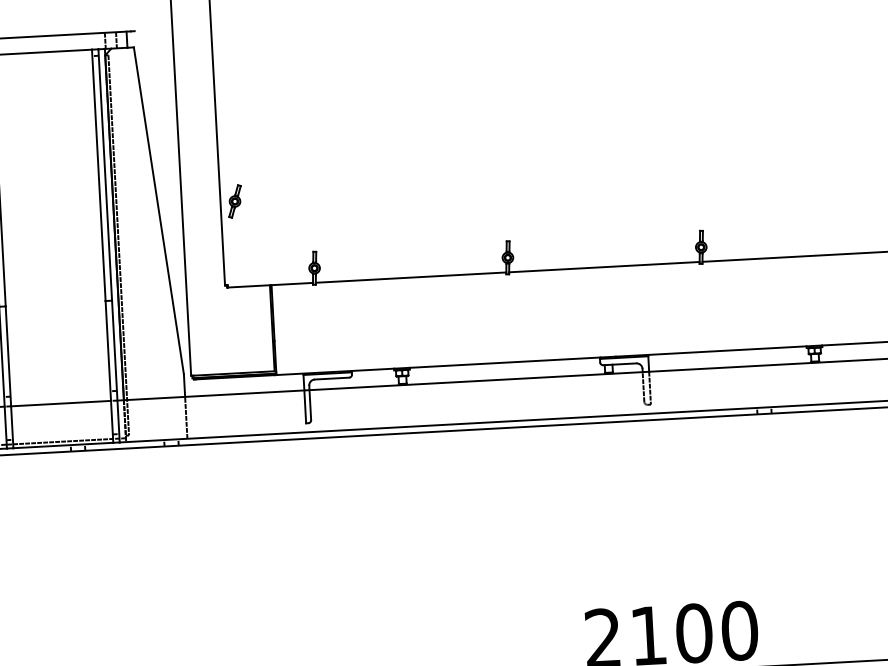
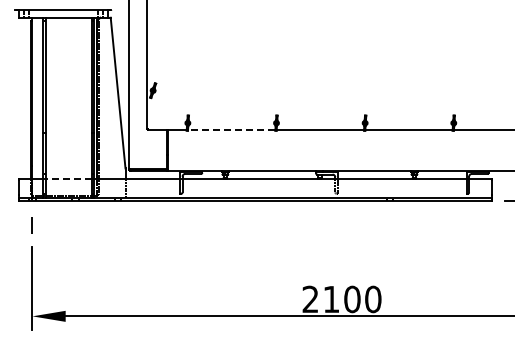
line: (410, 276) -> (231, 129), solid -> dashed
line: (60, 403) -> (68, 178), solid -> dashed

